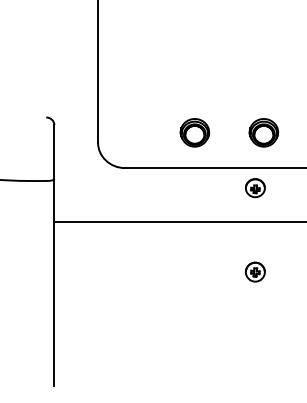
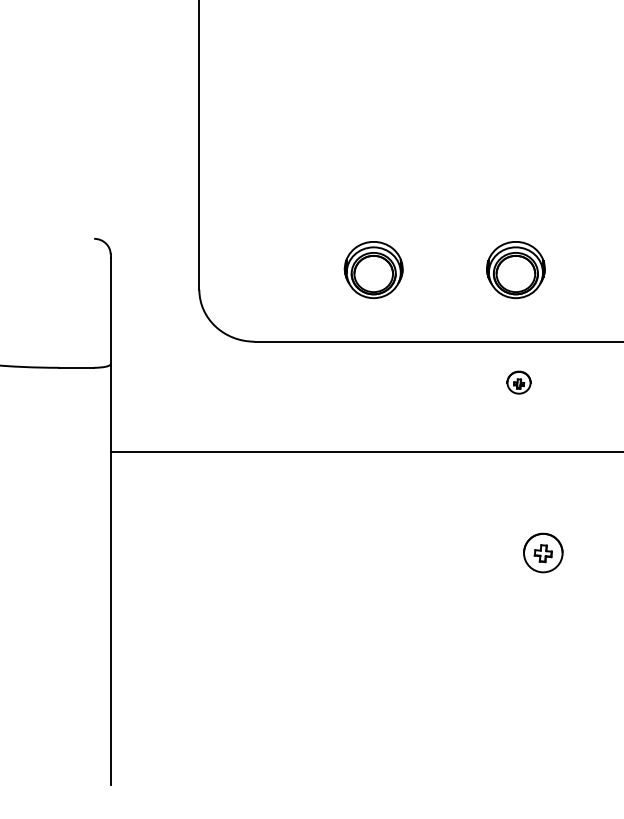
part: (194, 132) -> (372, 269), moved
part: (263, 132) -> (515, 269), moved
part: (255, 188) -> (519, 383), size x0.6
part: (254, 271) -> (541, 551), moved

